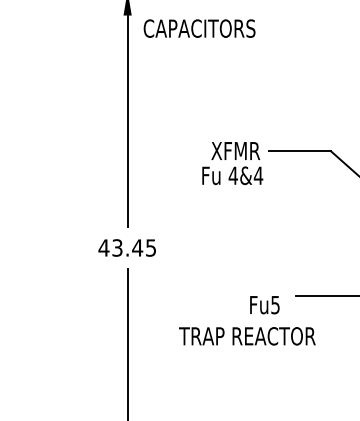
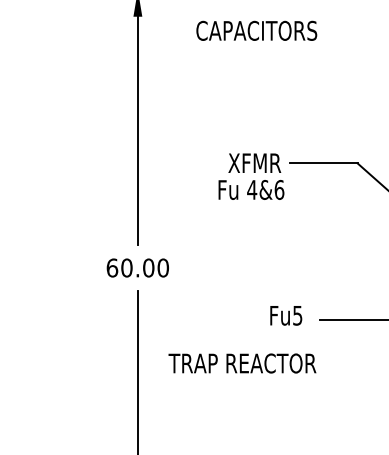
text: (199, 28) -> (256, 30), moved
text: (258, 175) -> (279, 189), 4&4 -> 4&6
text: (127, 247) -> (137, 267), 43.45 -> 60.00
text: (264, 305) -> (285, 316), moved
text: (247, 336) -> (242, 363), moved

